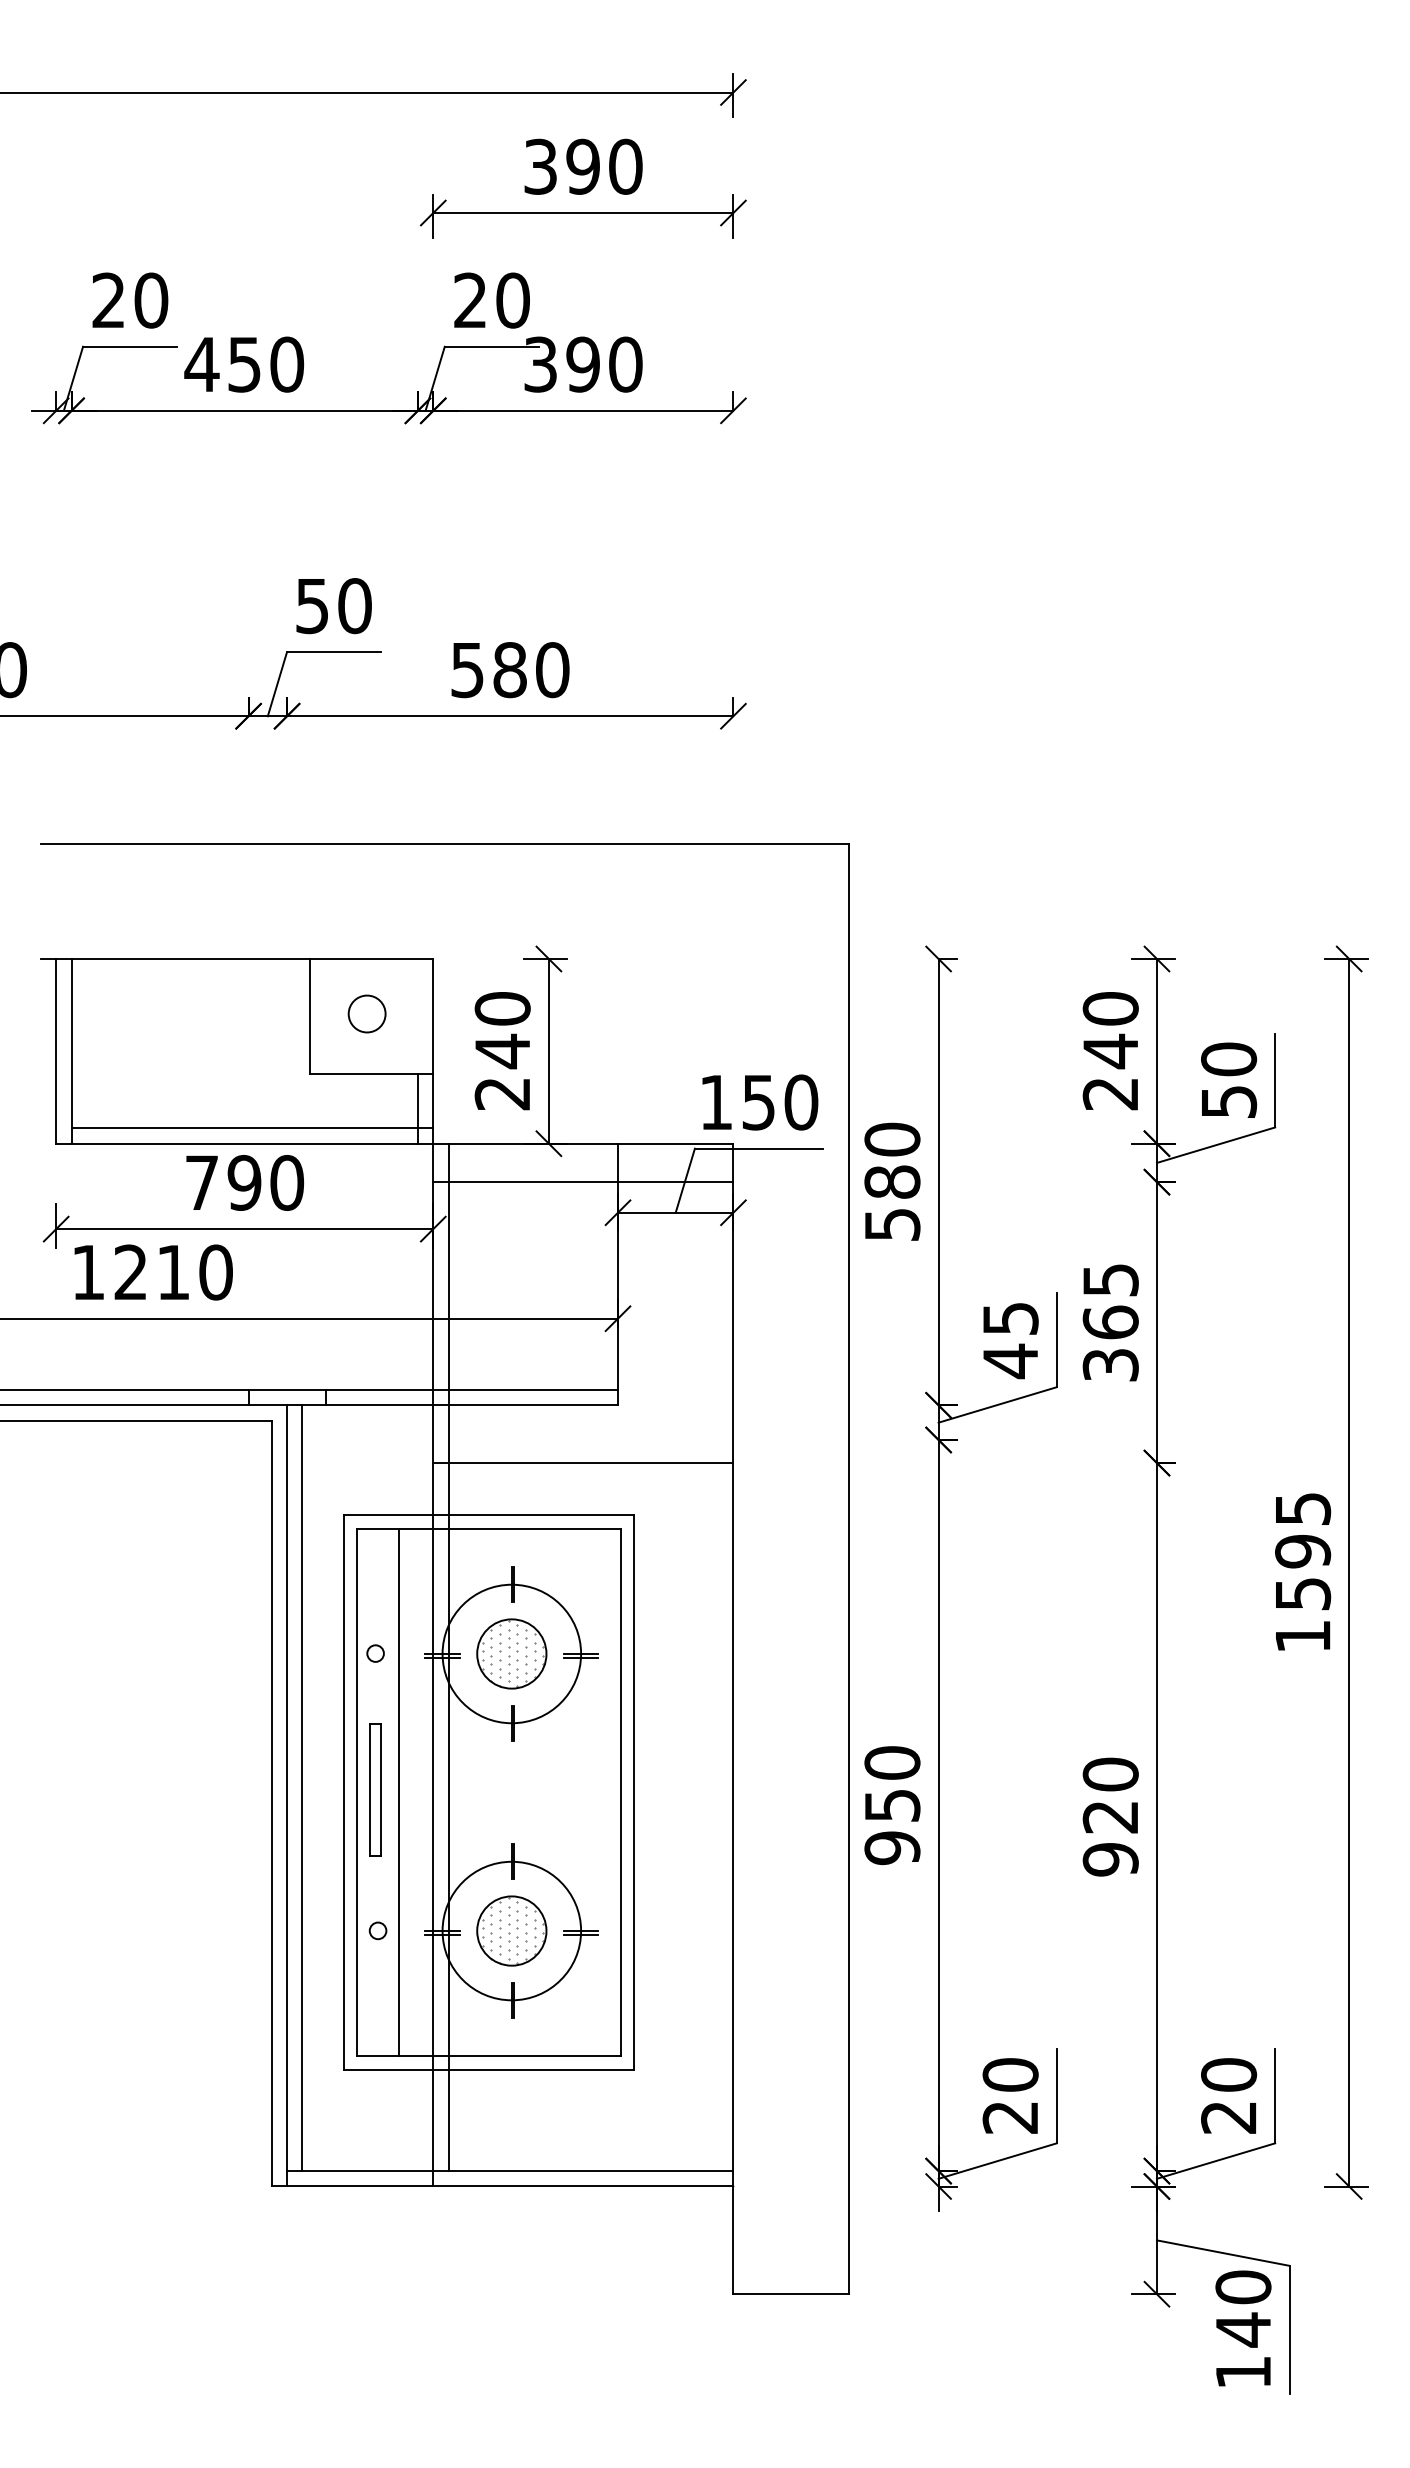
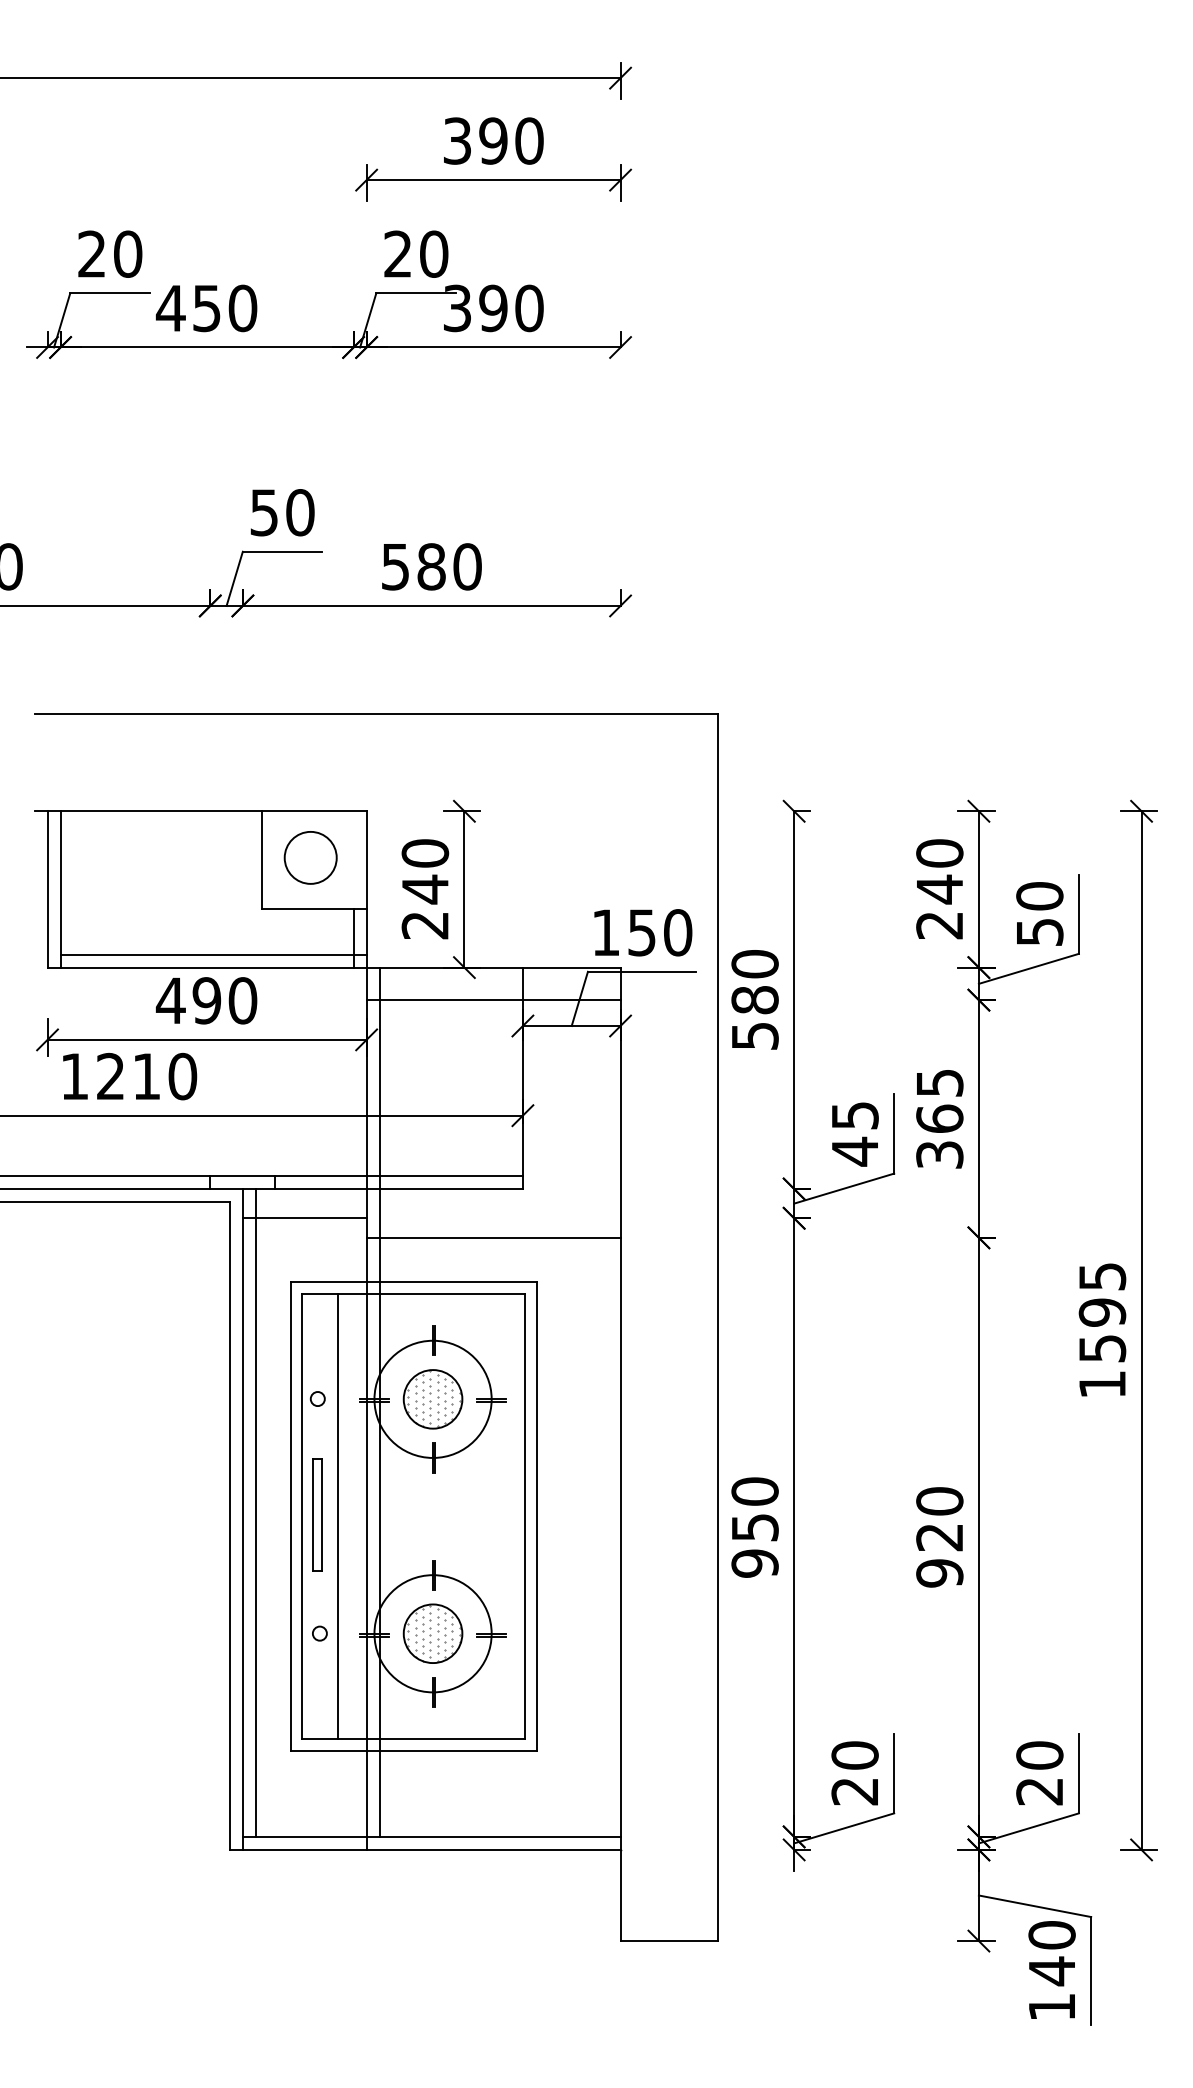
circle: (366, 1013) -> (310, 857), size x1.67
text: (201, 1182) -> (170, 1000), 790 -> 490
line: (360, 1439) -> (305, 1217), added

